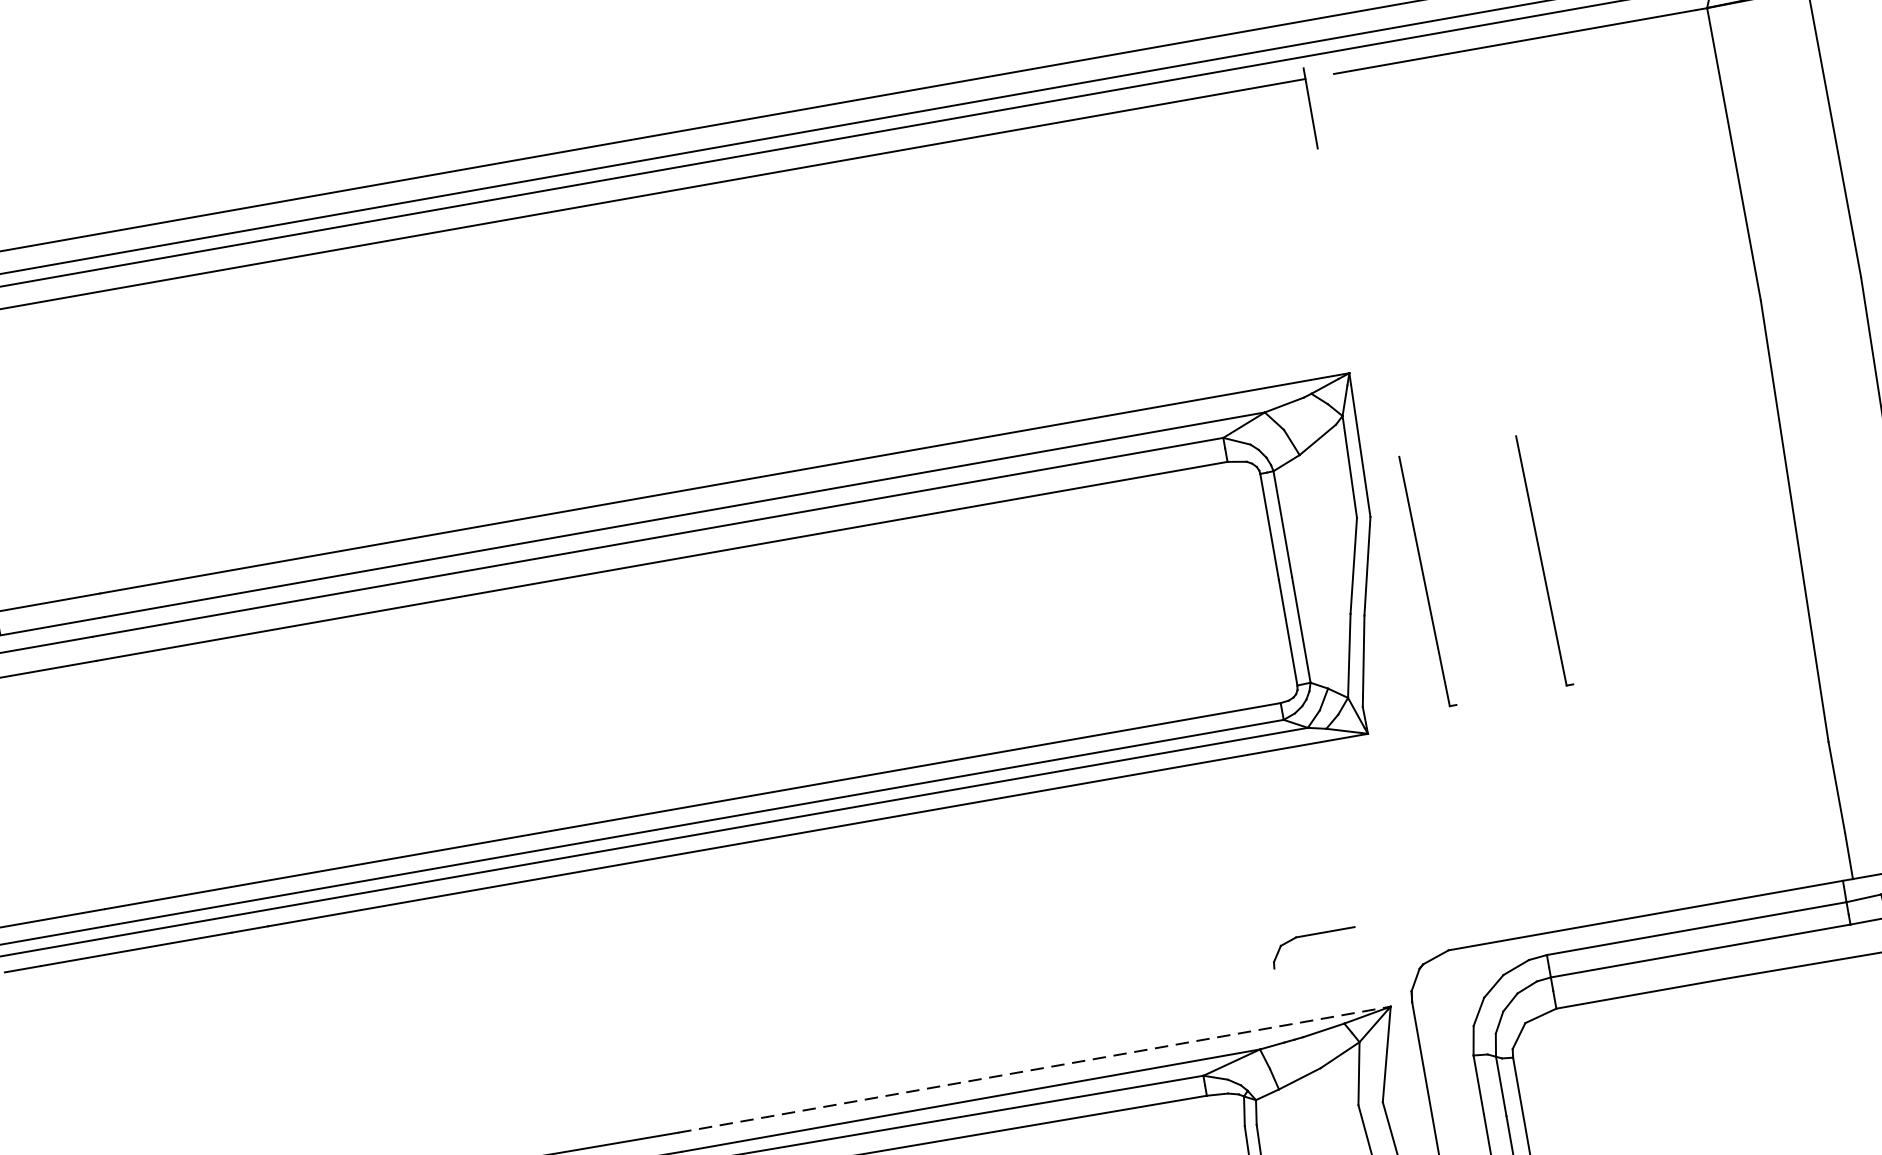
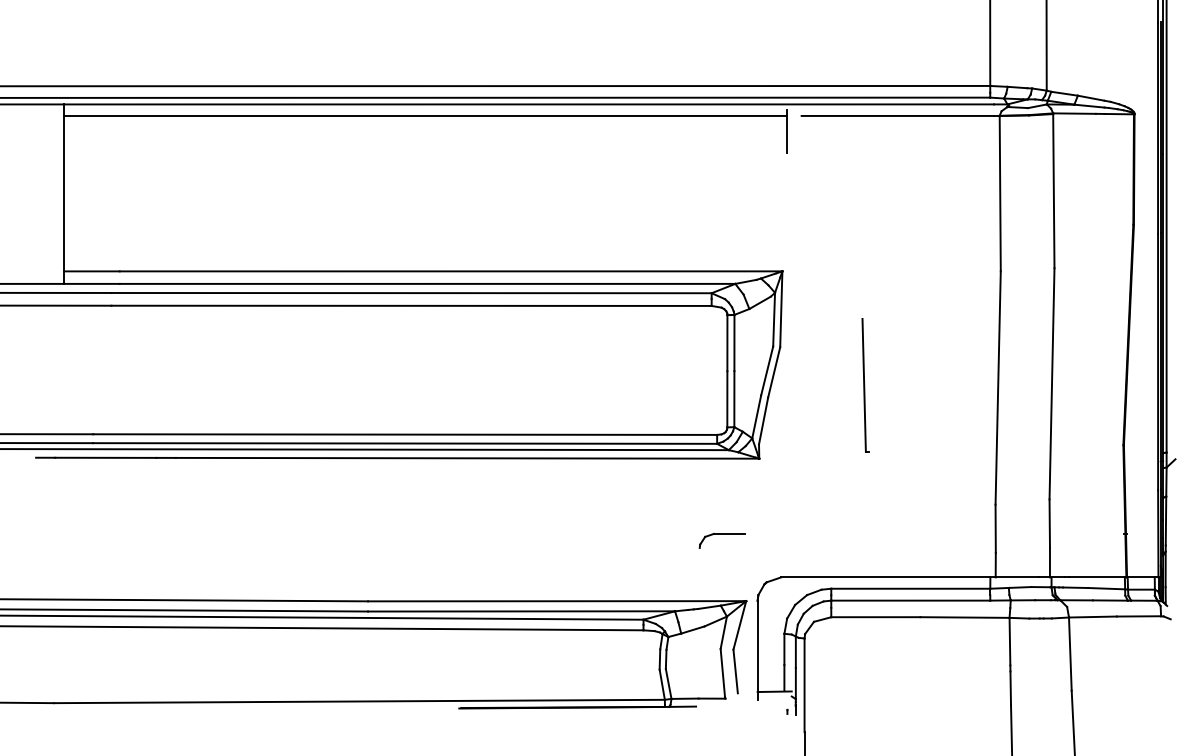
part: (1427, 581) -> (803, 385), removed
part: (1312, 947) -> (721, 540), moved
line: (1035, 1070) -> (557, 601), dashed -> solid

